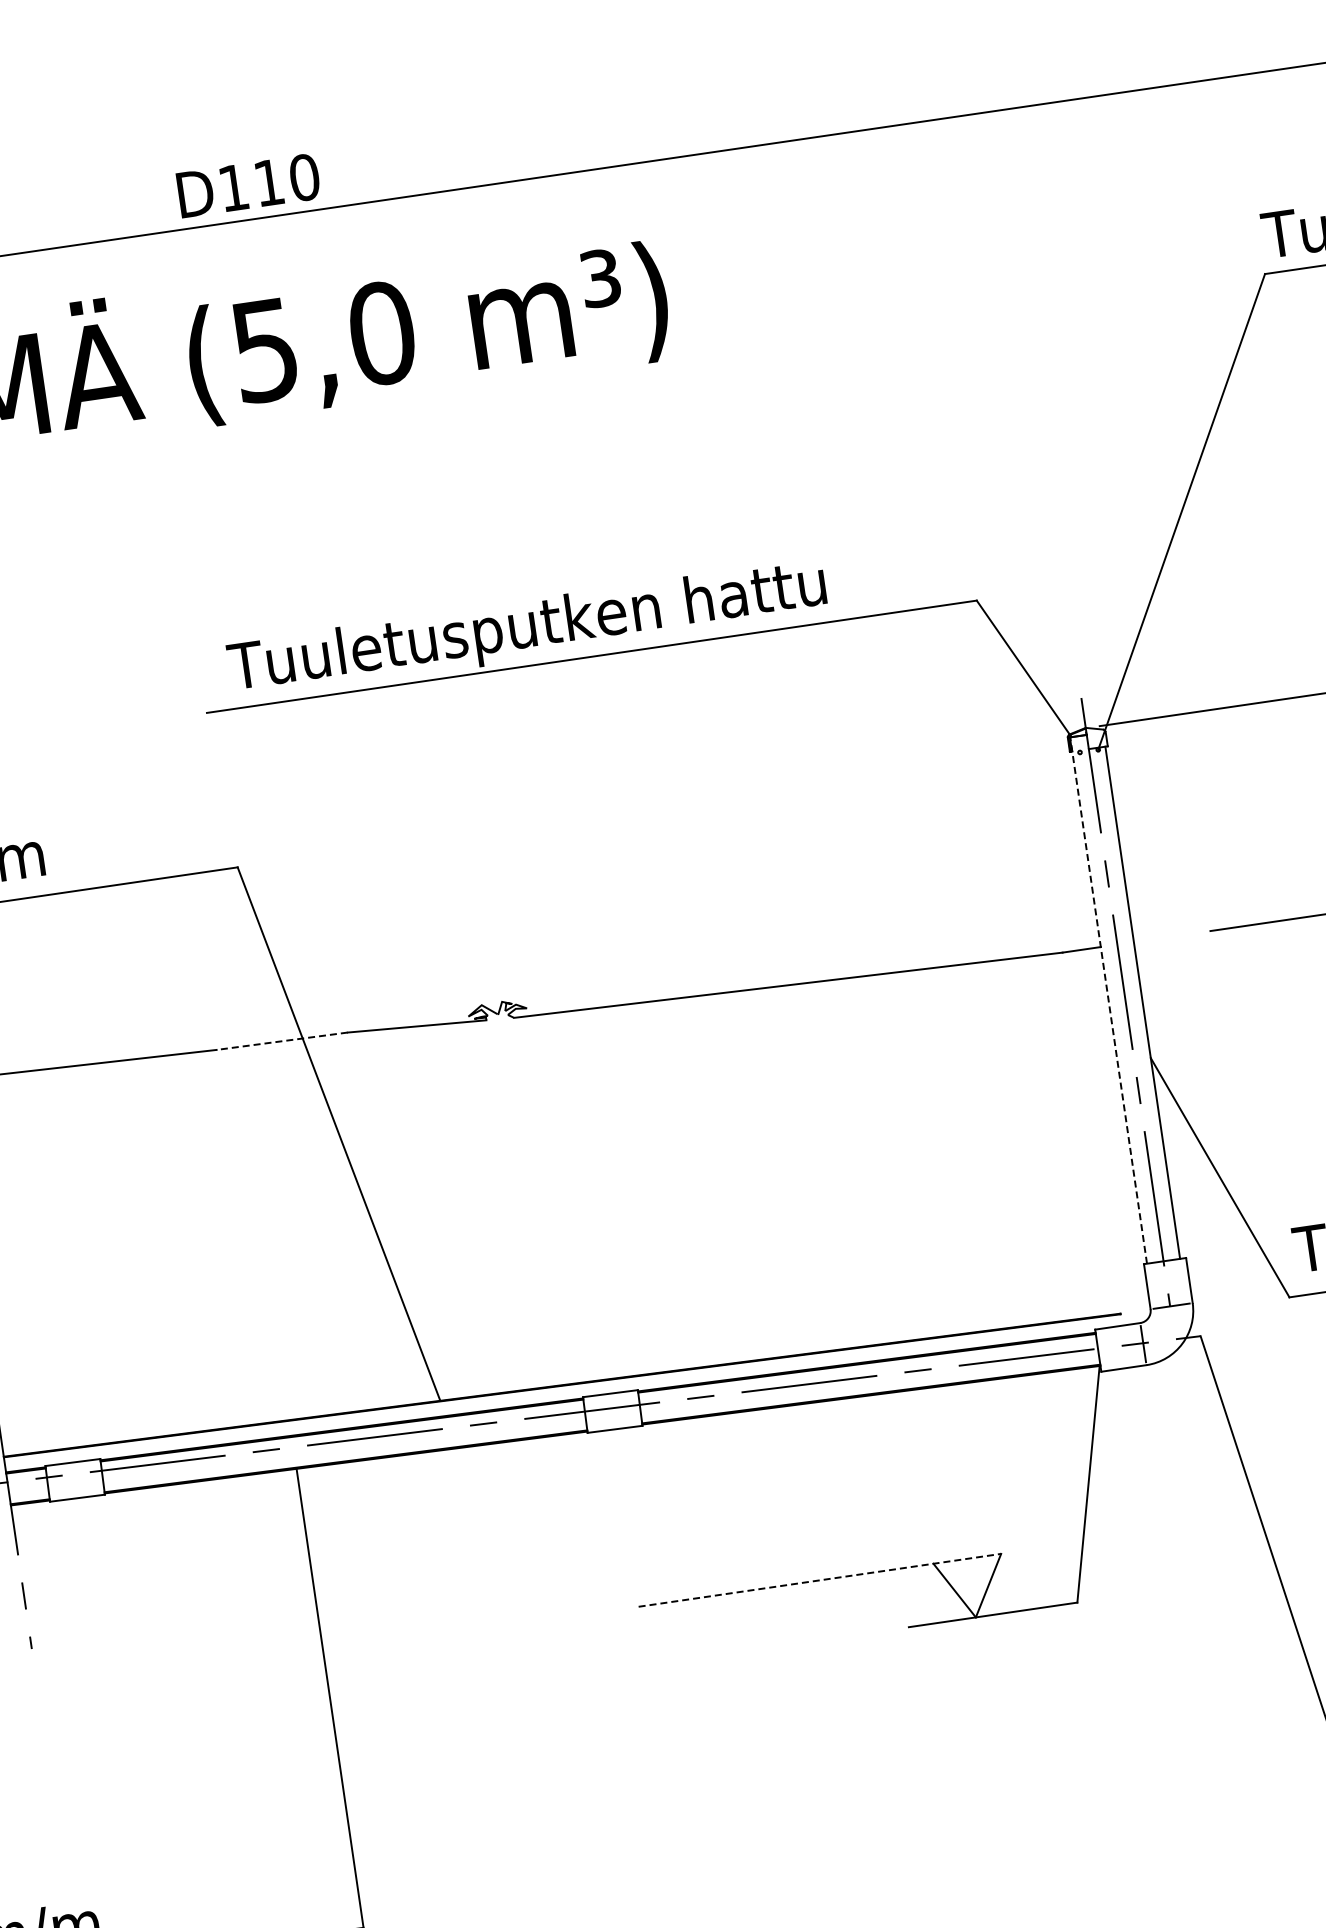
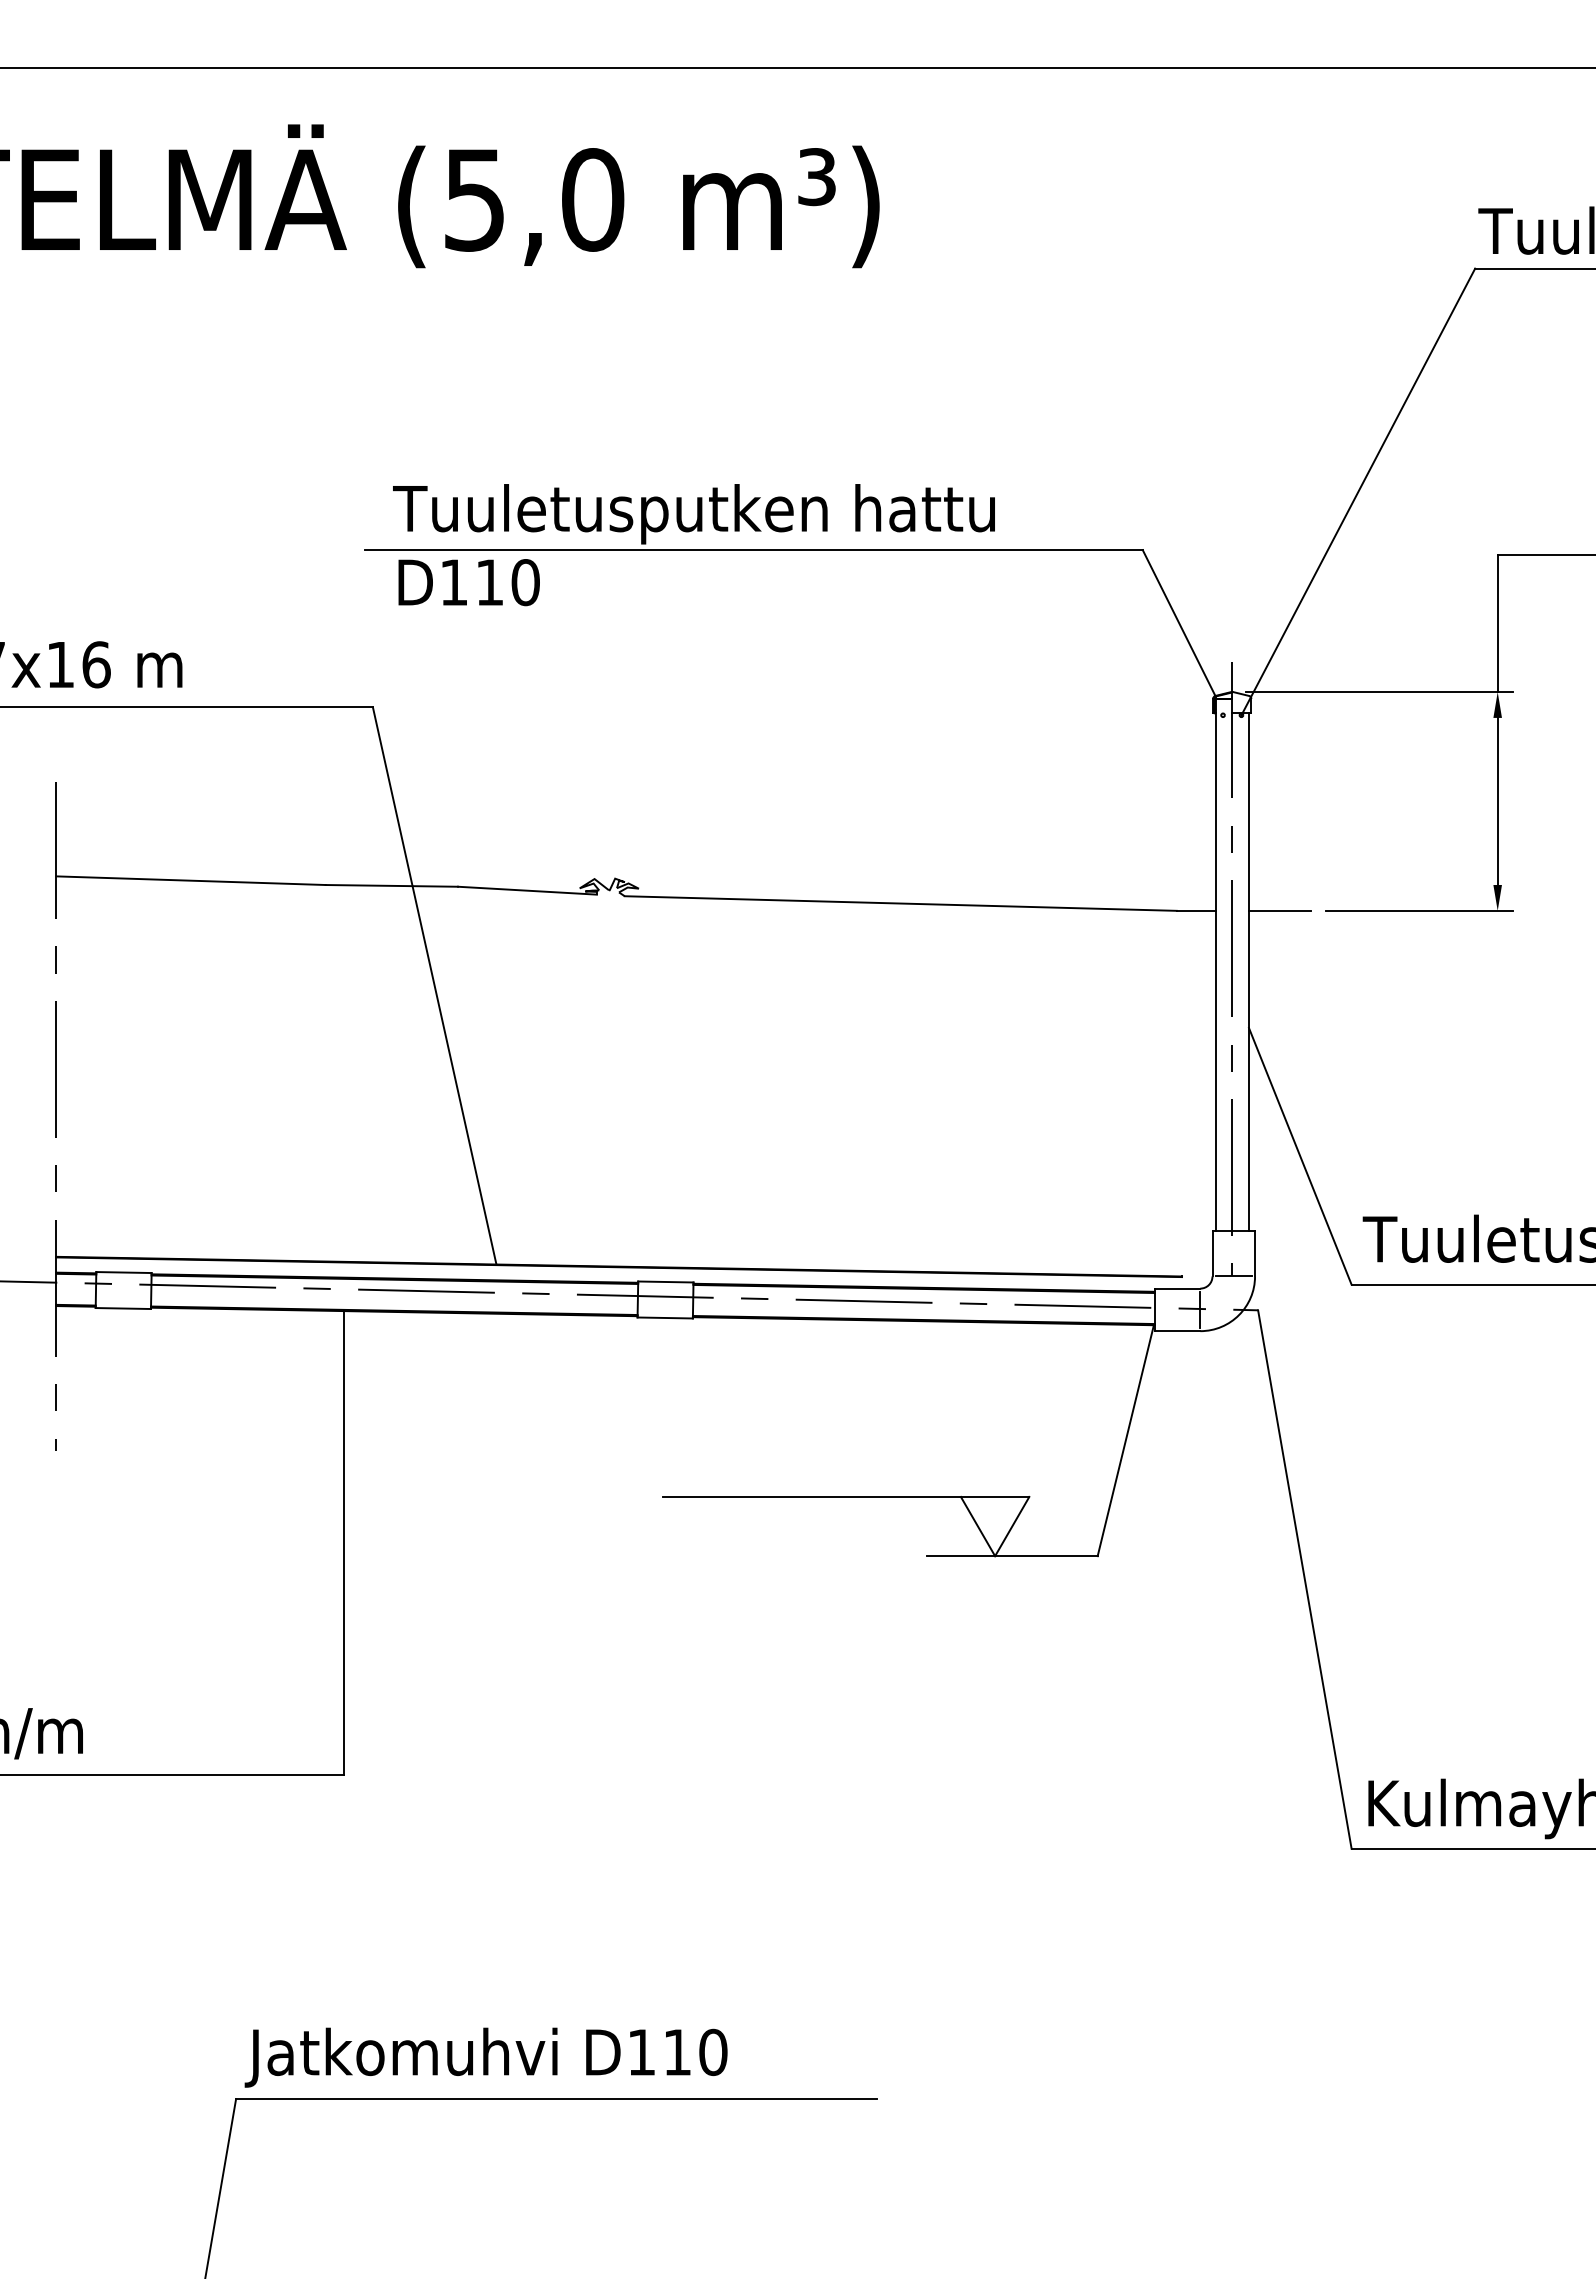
text: (247, 185) -> (468, 582), moved
line: (1164, 937) -> (1279, 910), added
line: (1108, 1000) -> (1215, 964), dashed -> solid
line: (281, 1040) -> (391, 885), dashed -> solid
line: (820, 1579) -> (846, 1496), dashed -> solid

